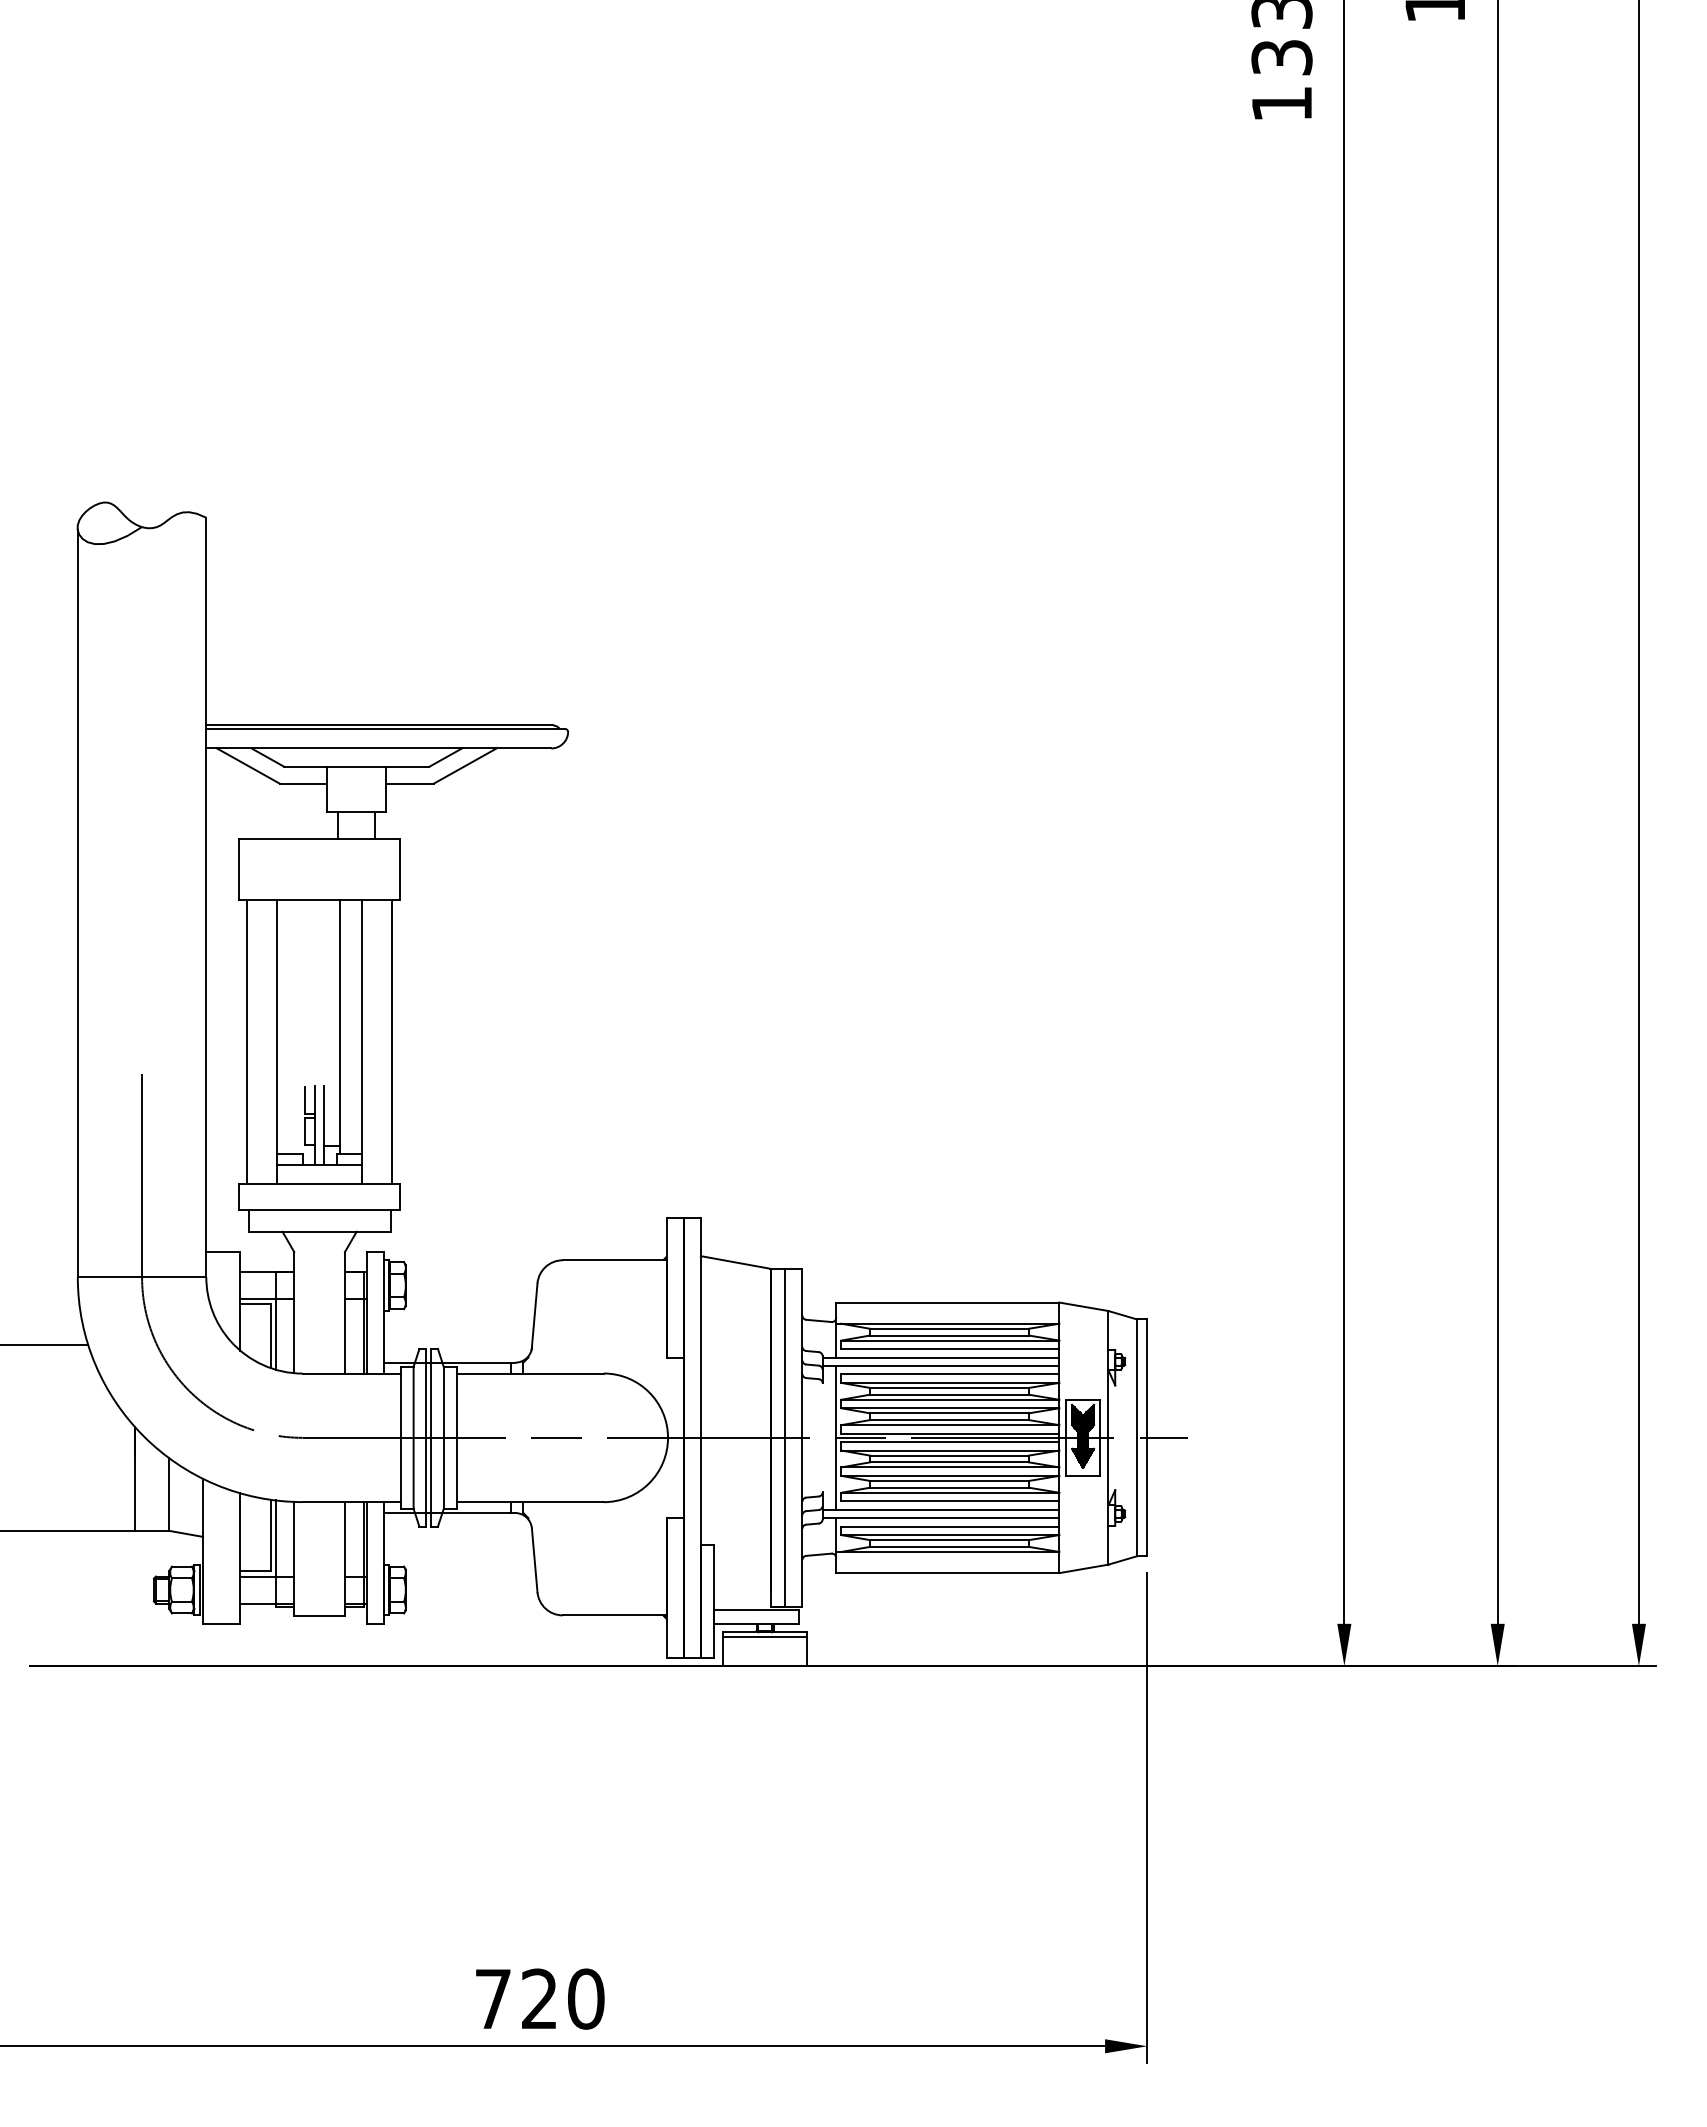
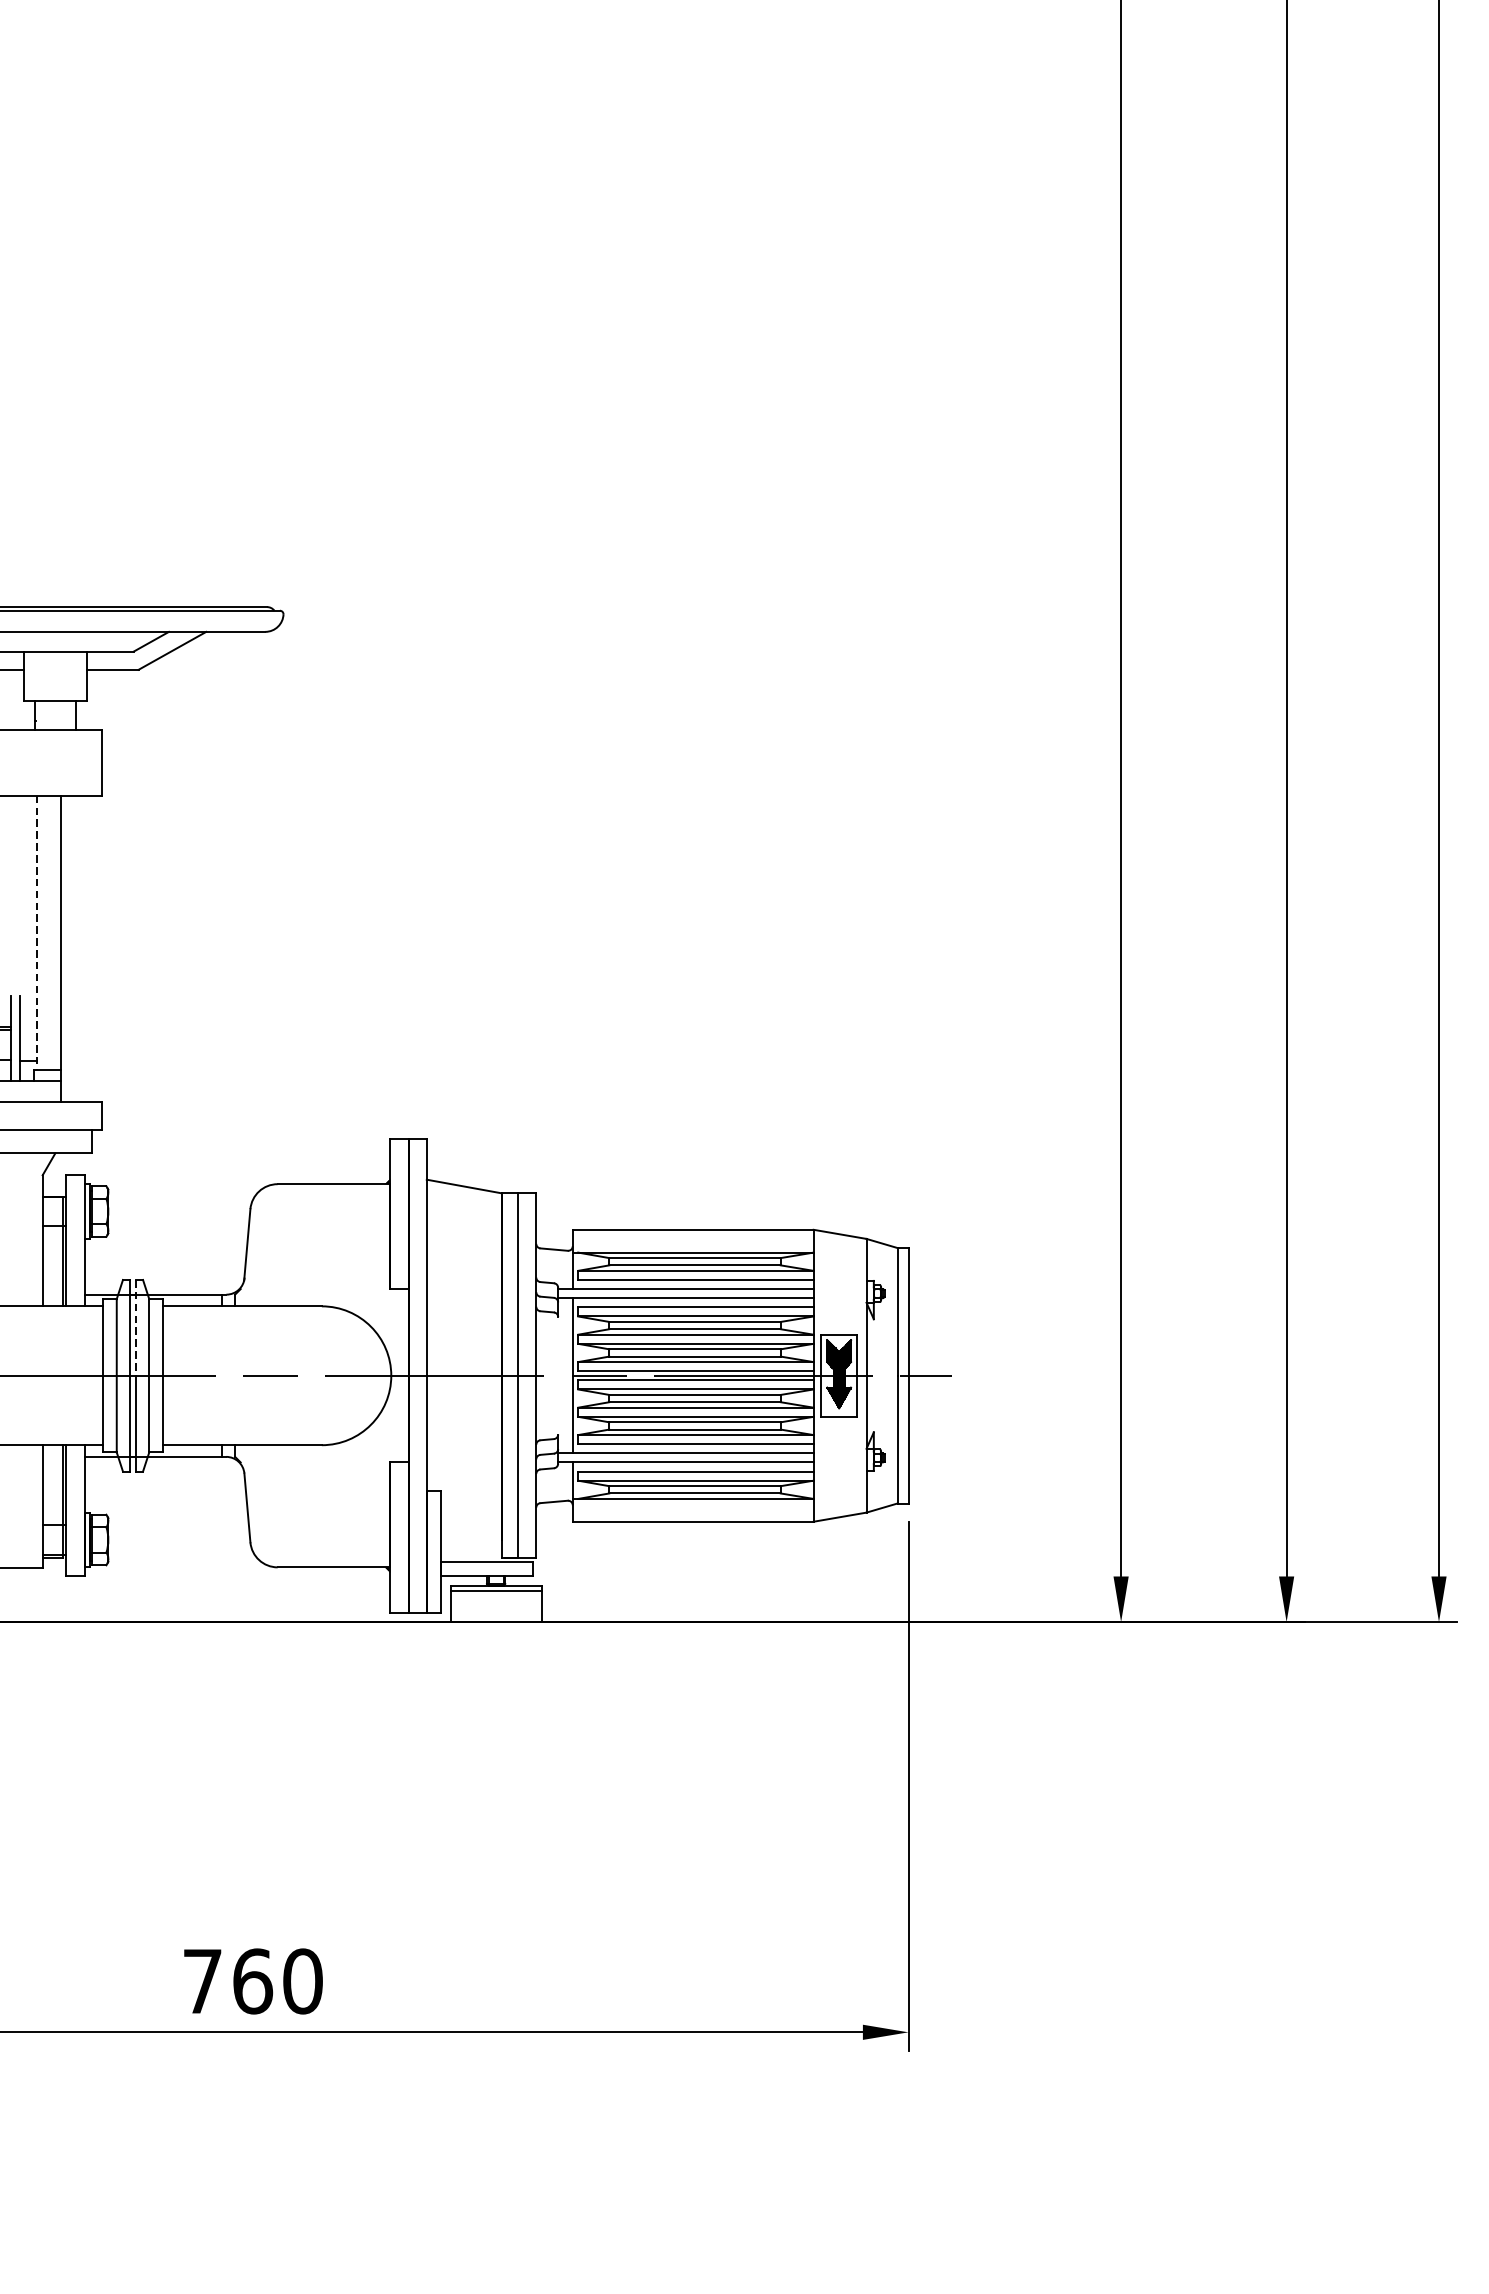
line: (339, 1027) -> (36, 932), solid -> dashed
line: (392, 1042) -> (93, 949), removed
line: (431, 1393) -> (136, 1327), solid -> dashed
text: (539, 1998) -> (252, 1980), 720 -> 760

